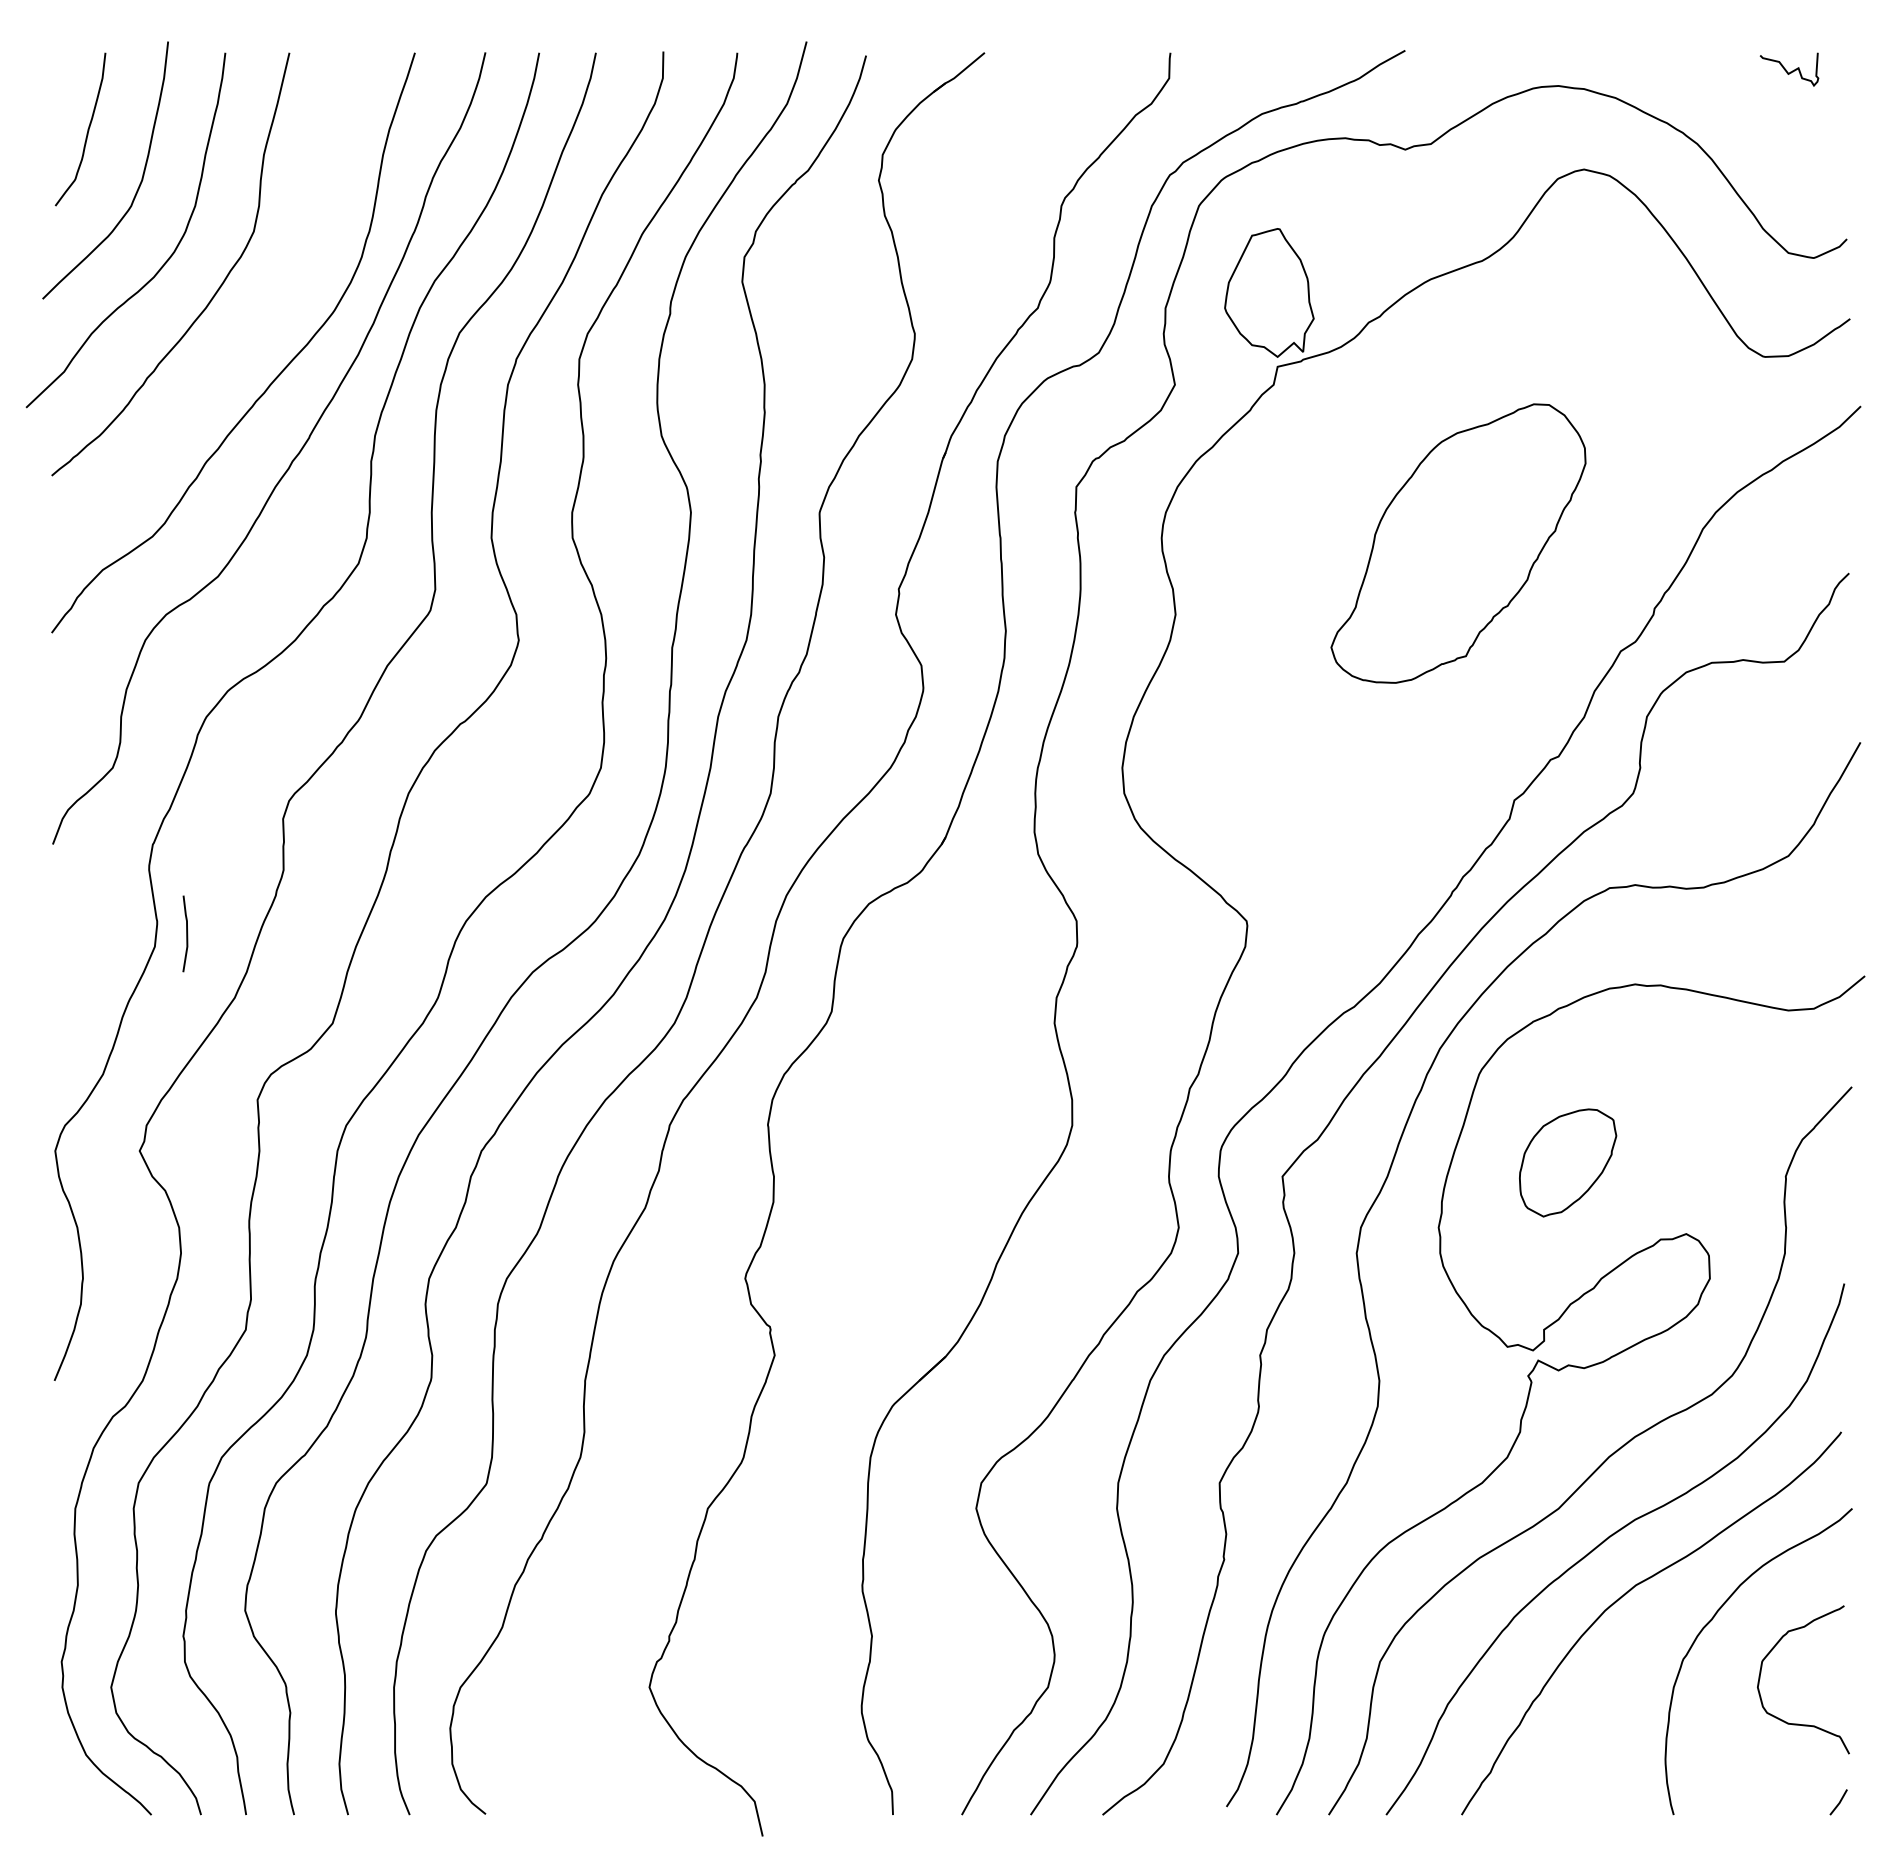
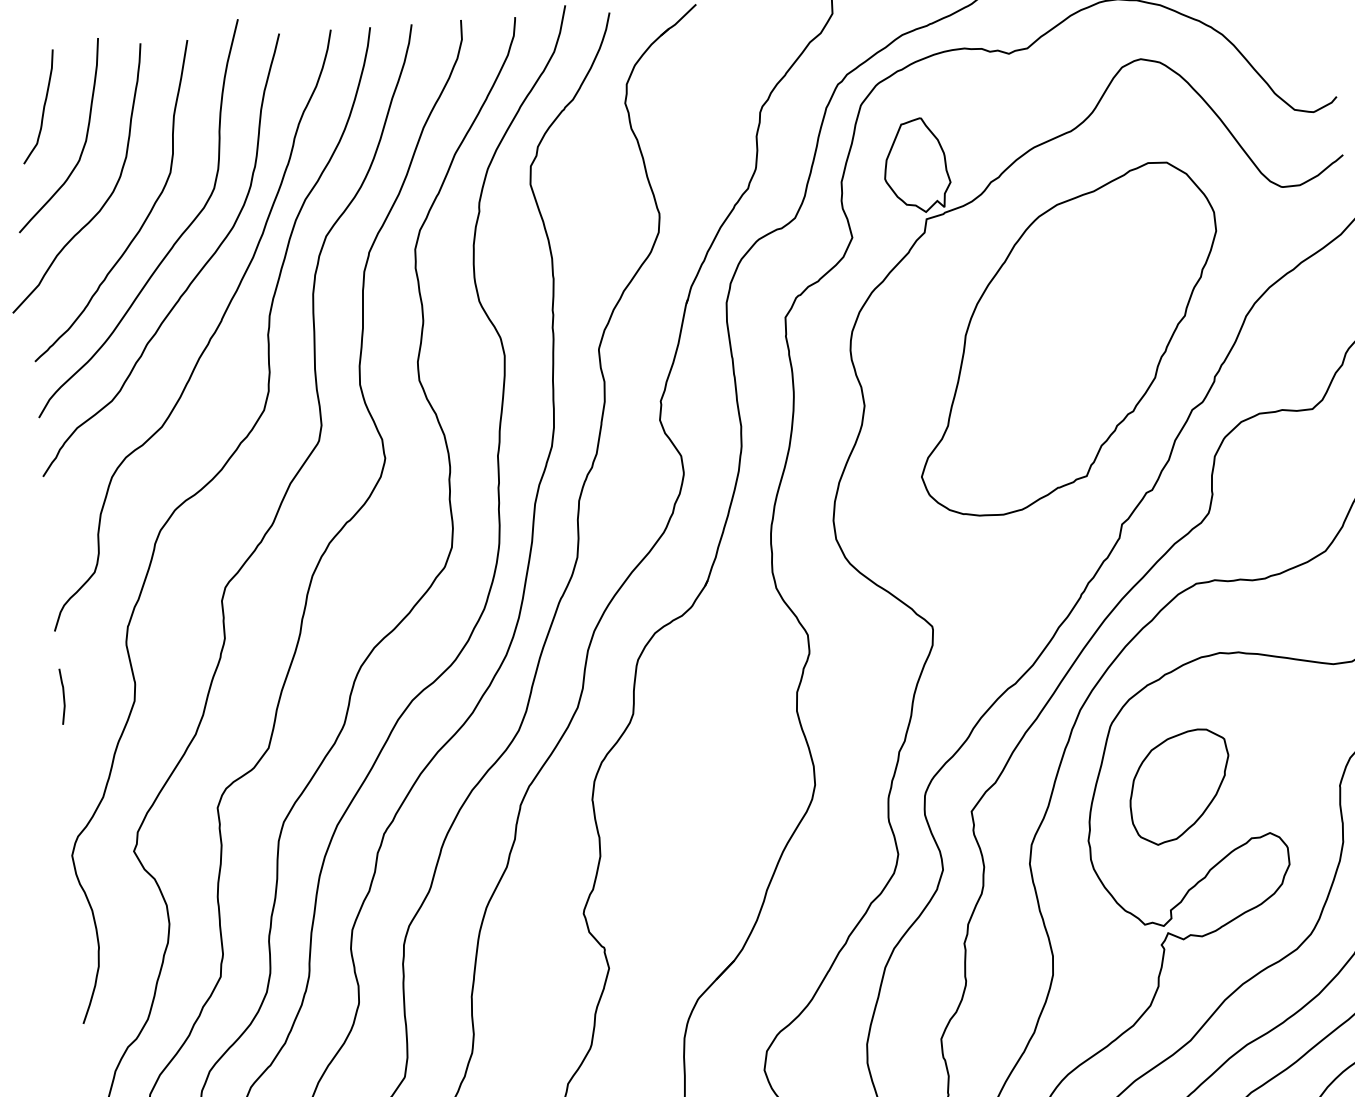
curve: (251, 328) -> (173, 243), added
part: (1458, 543) -> (1068, 339), size x1.67
line: (186, 933) -> (63, 696), moved
part: (1567, 1162) -> (1179, 786), size x1.43

